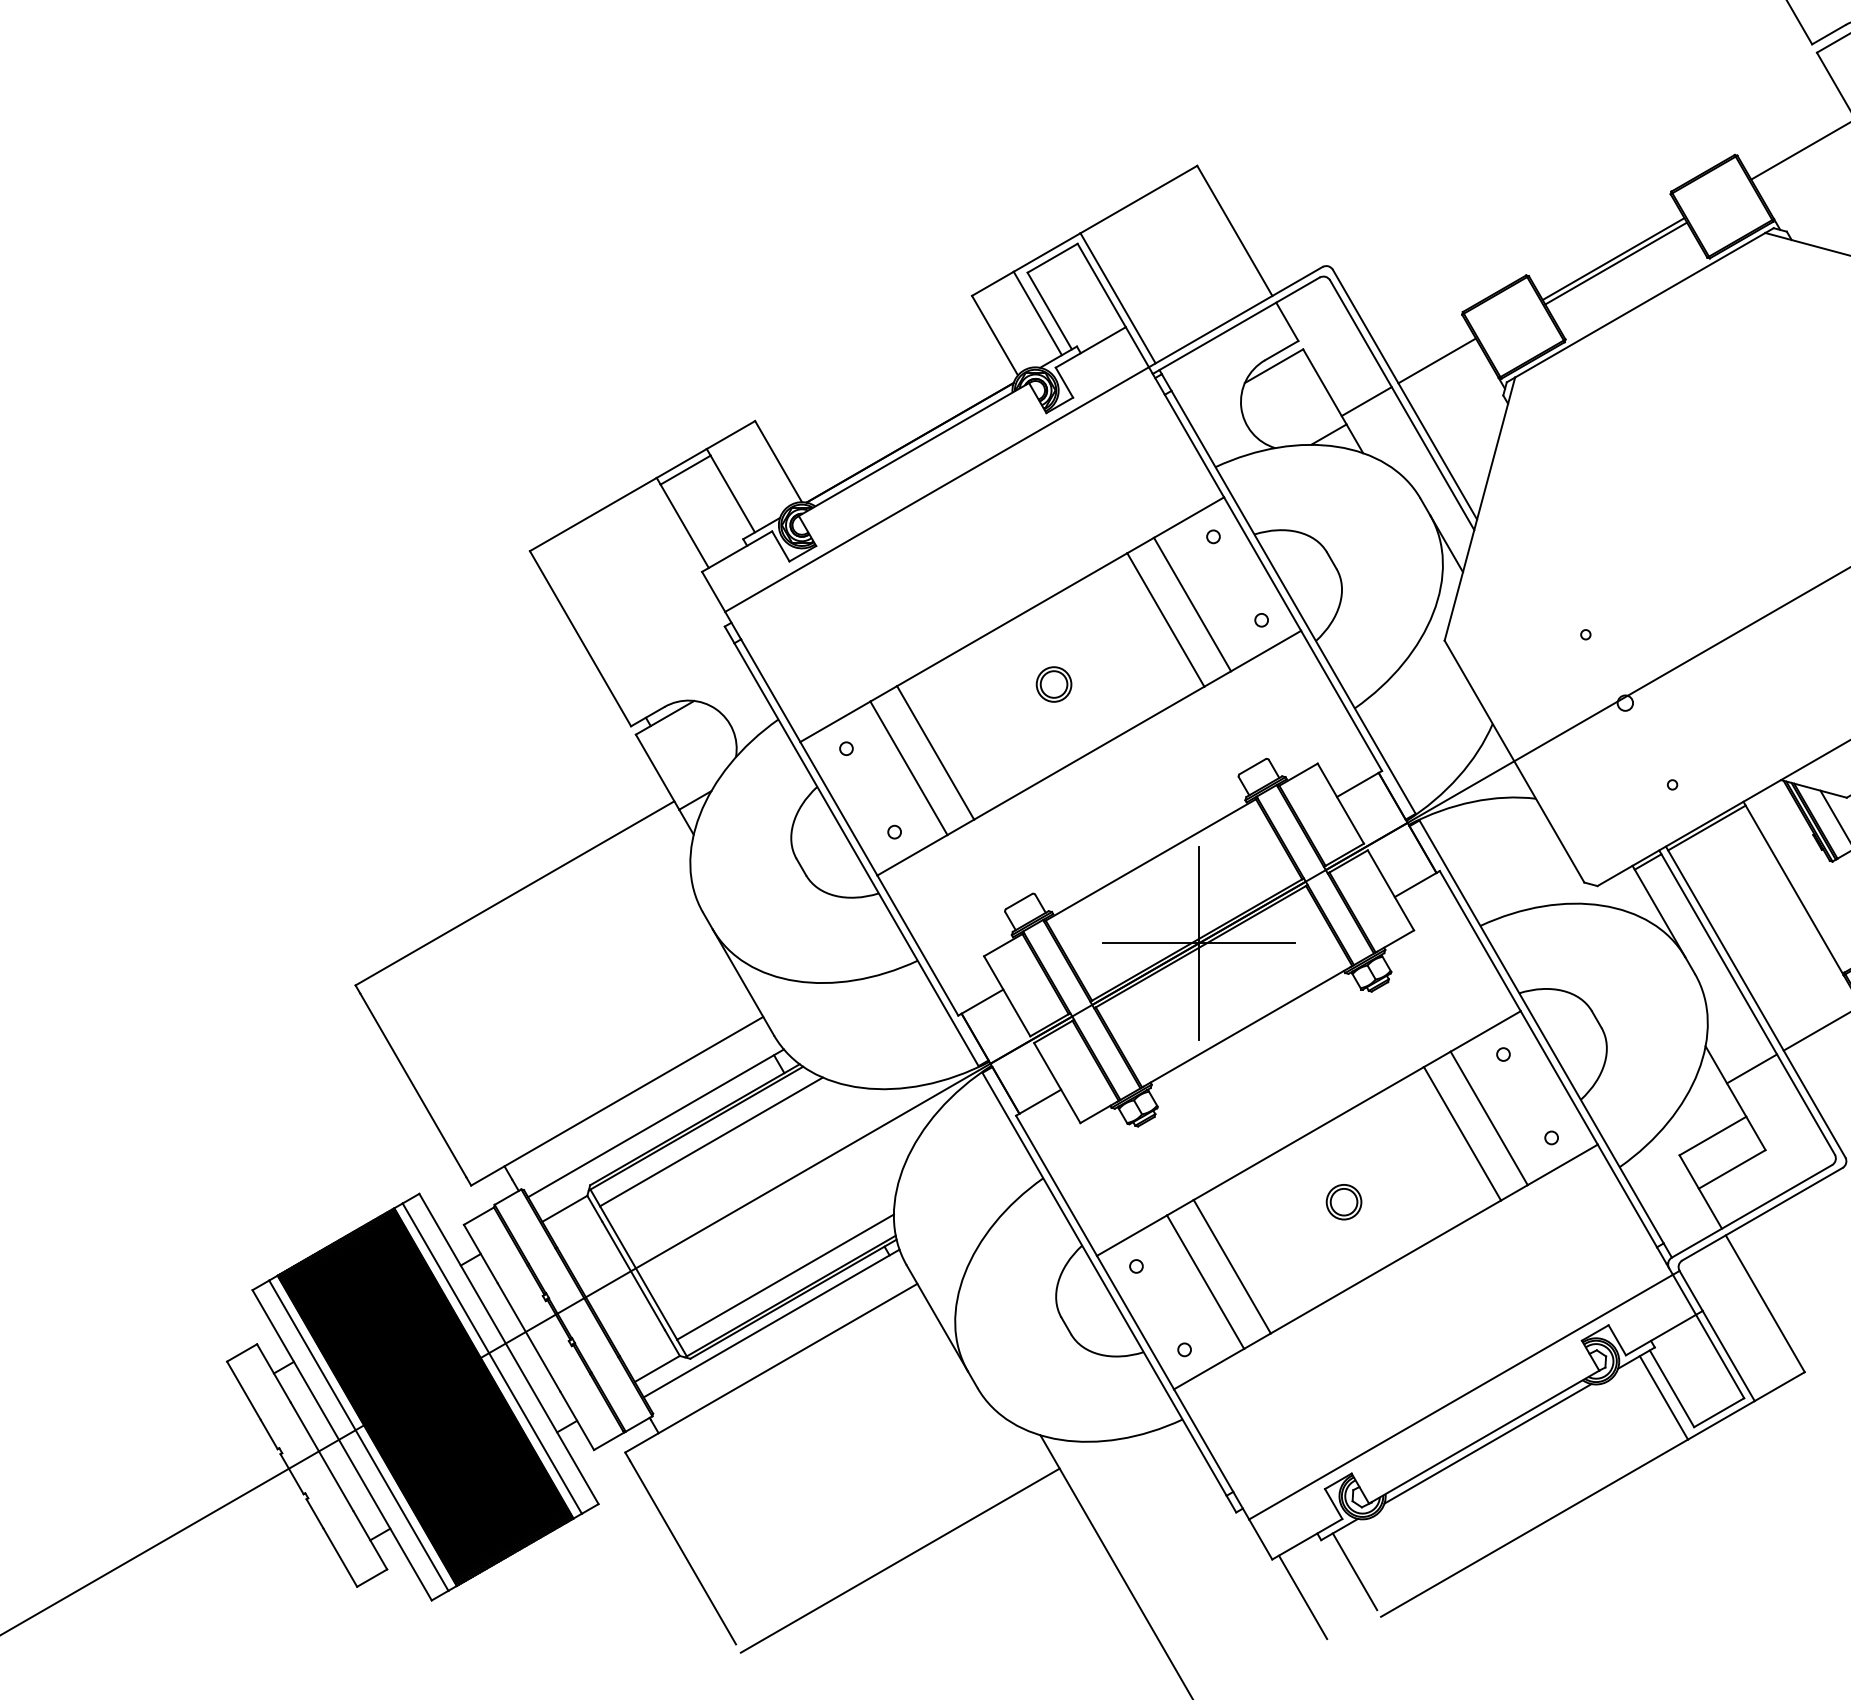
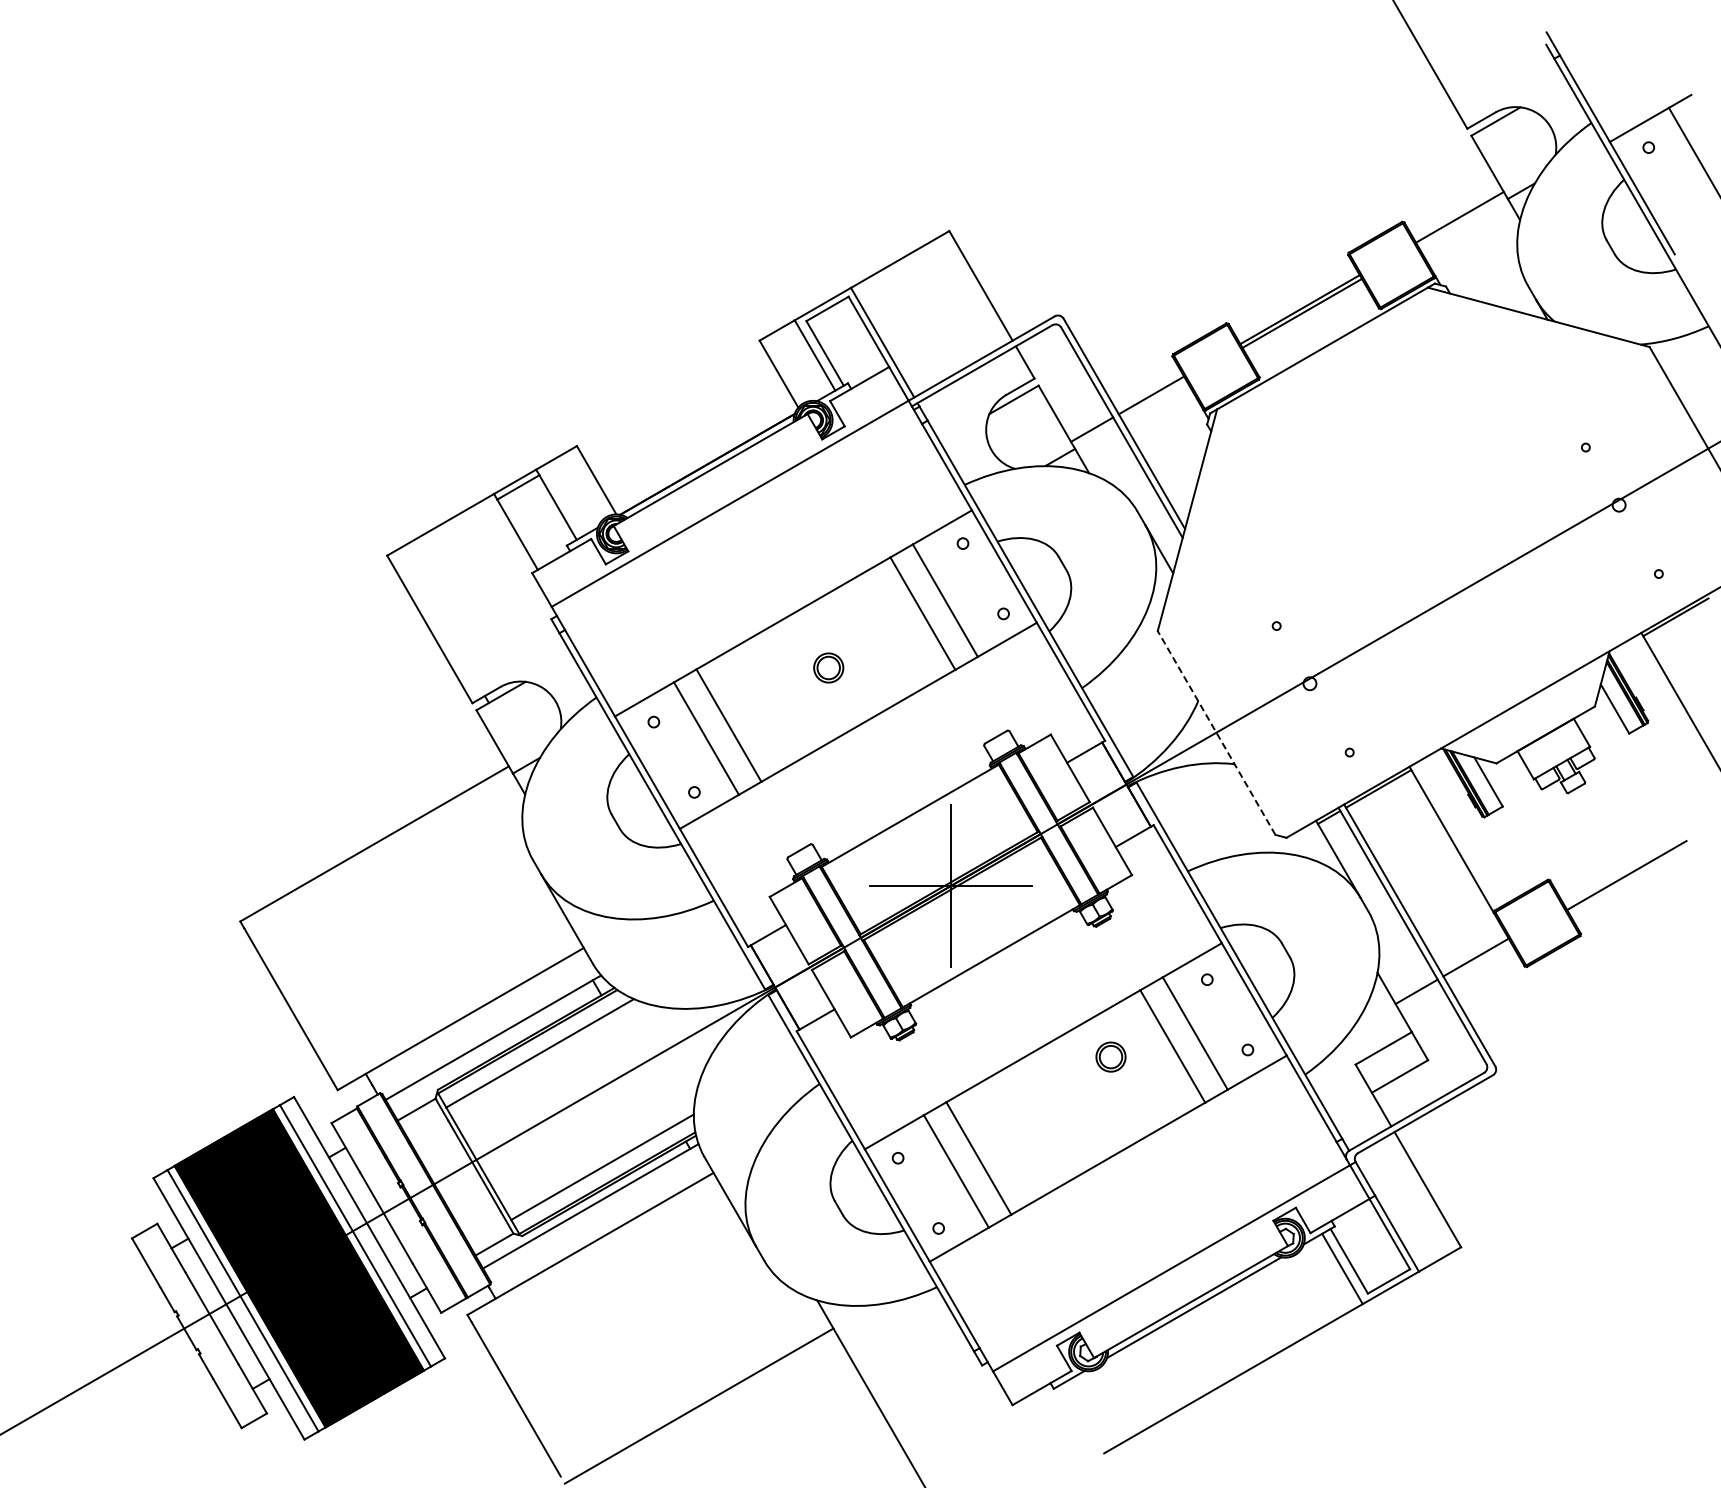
line: (1514, 761) -> (1216, 732), solid -> dashed
part: (1343, 1201) -> (1110, 1056), moved
line: (1354, 1571) -> (1081, 1415), removed
line: (1303, 1596) -> (1038, 1436), removed

